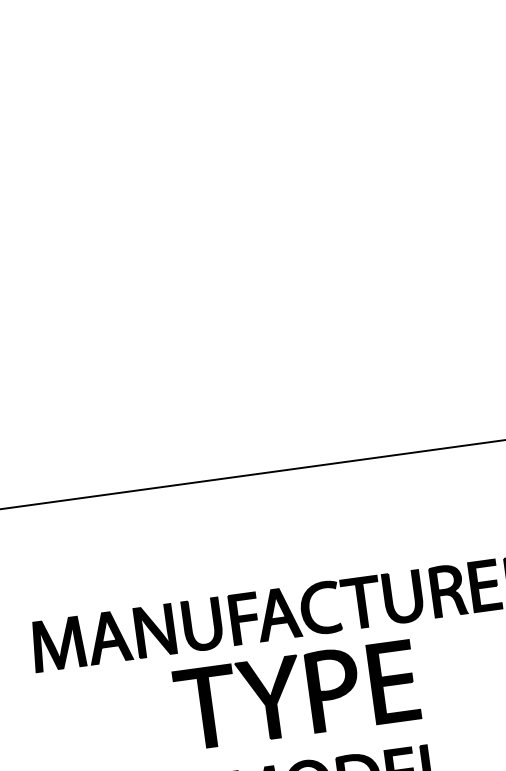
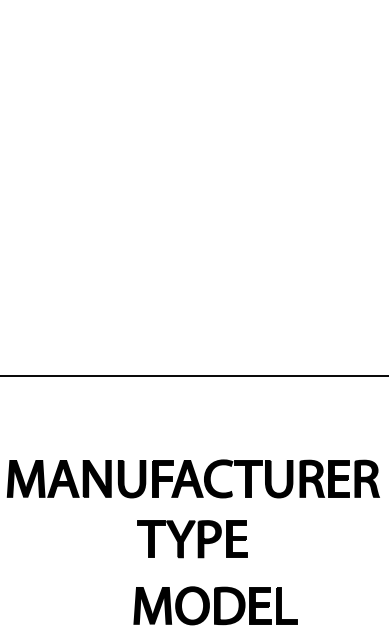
part: (296, 695) -> (192, 539), size x0.62

